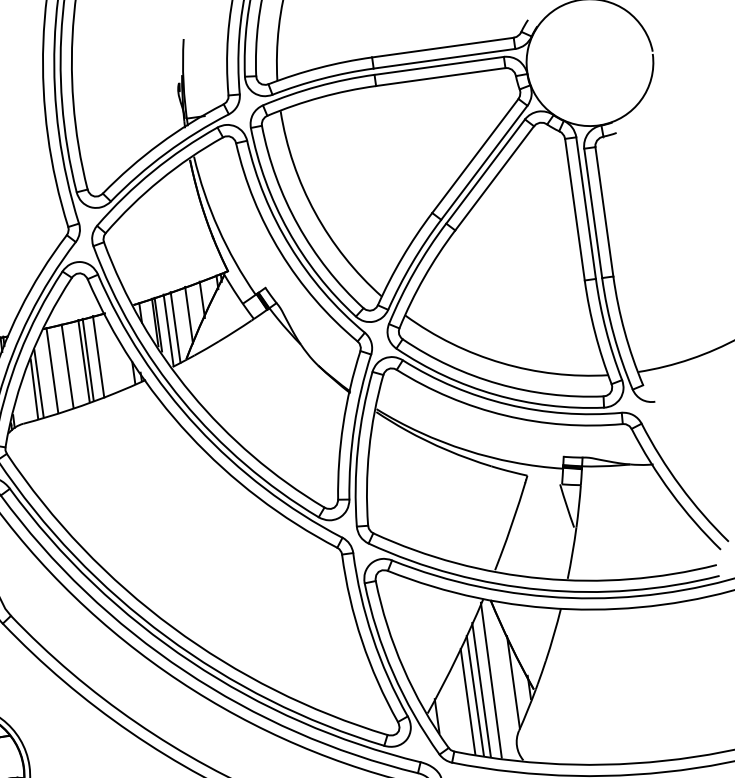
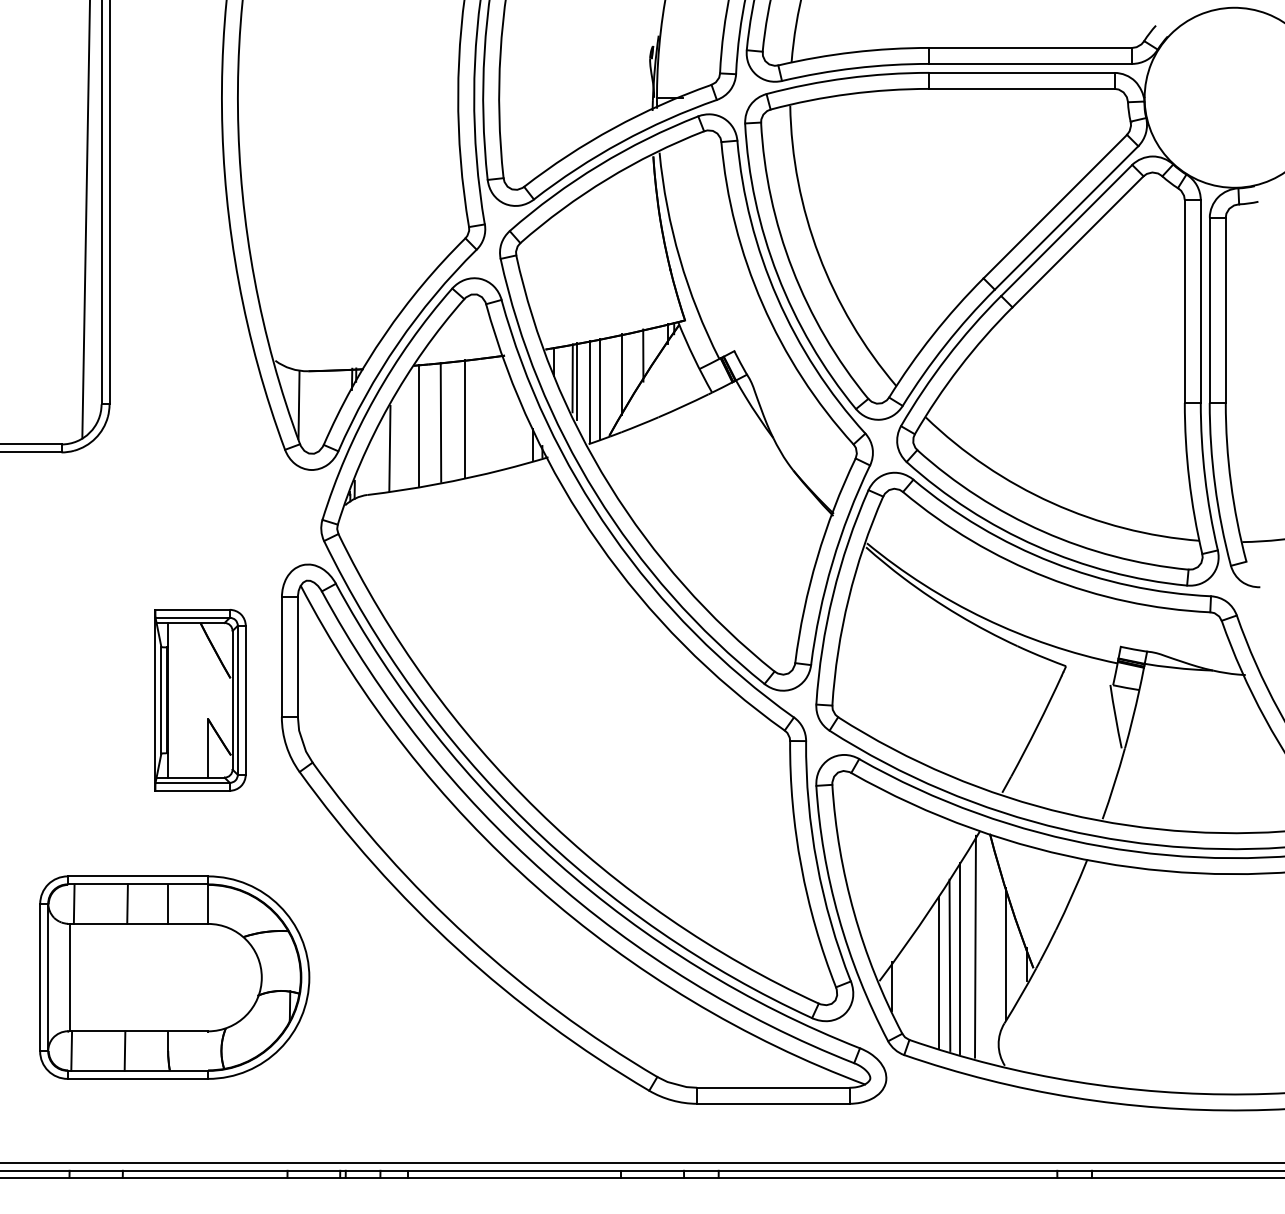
line: (98, 356) -> (486, 415), removed
line: (87, 359) -> (470, 417), removed
line: (39, 383) -> (397, 441), removed

